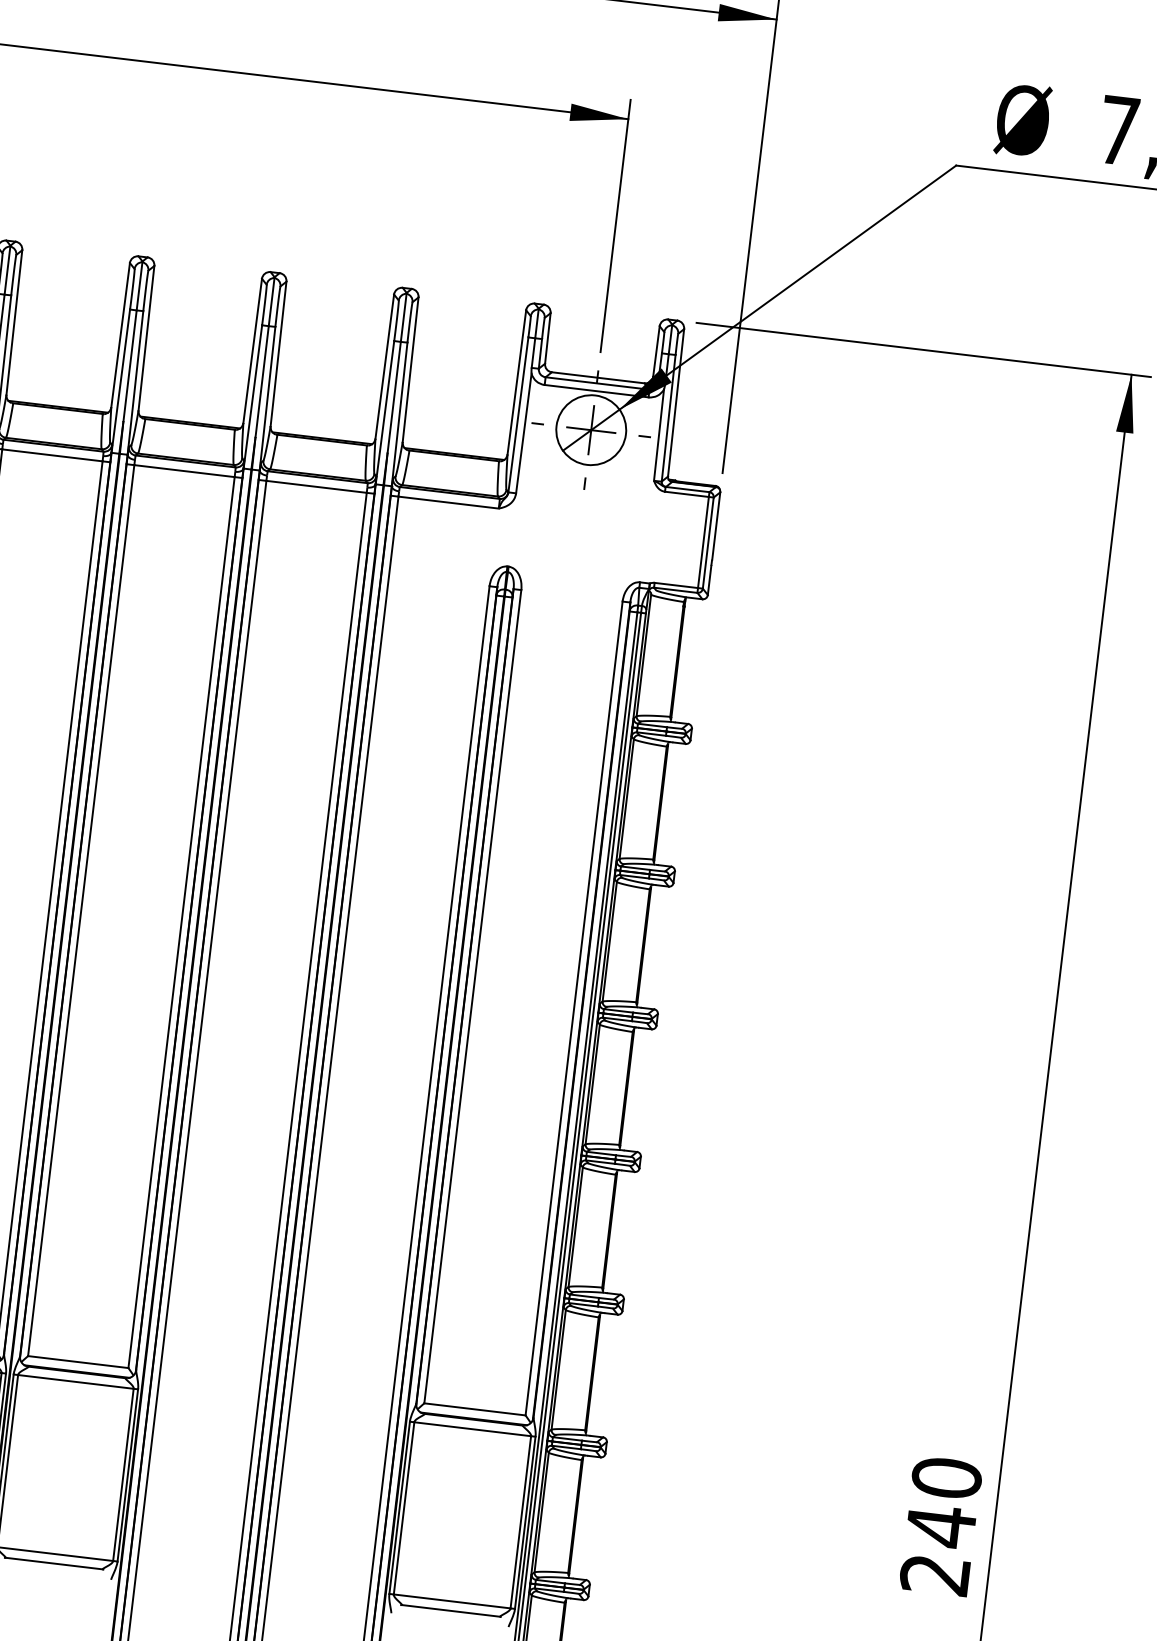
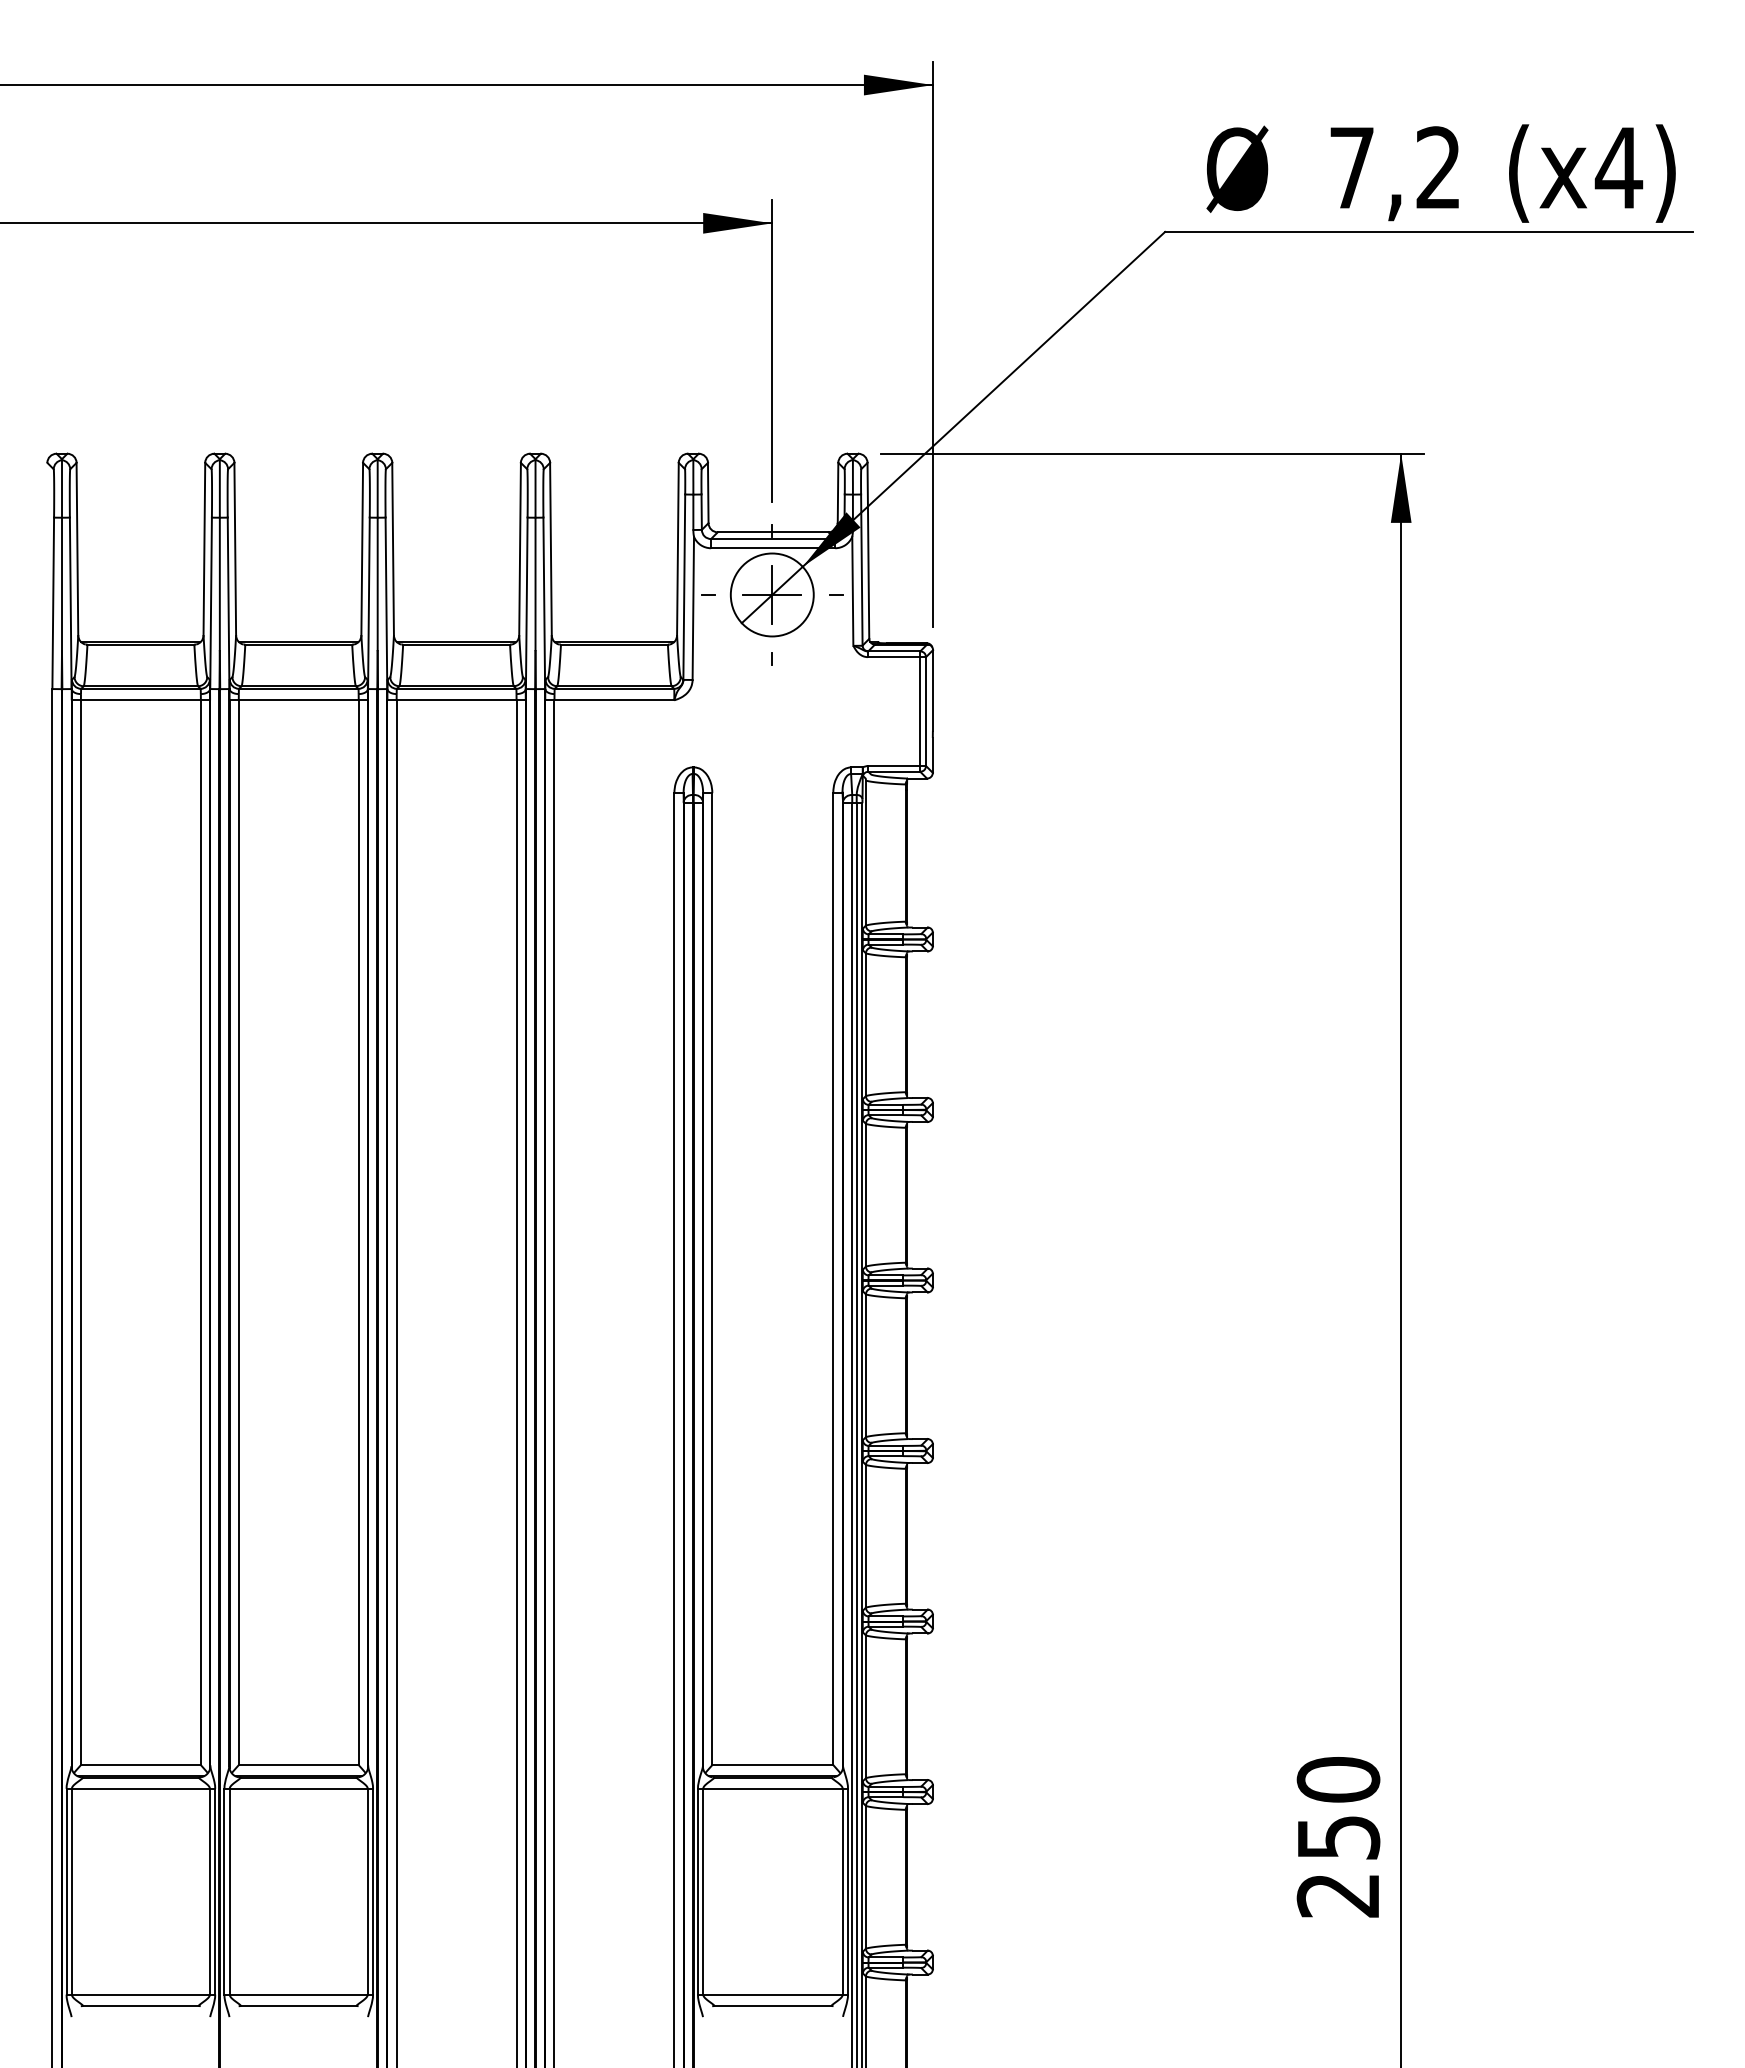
text: (941, 1526) -> (1339, 1837), 240 -> 250

